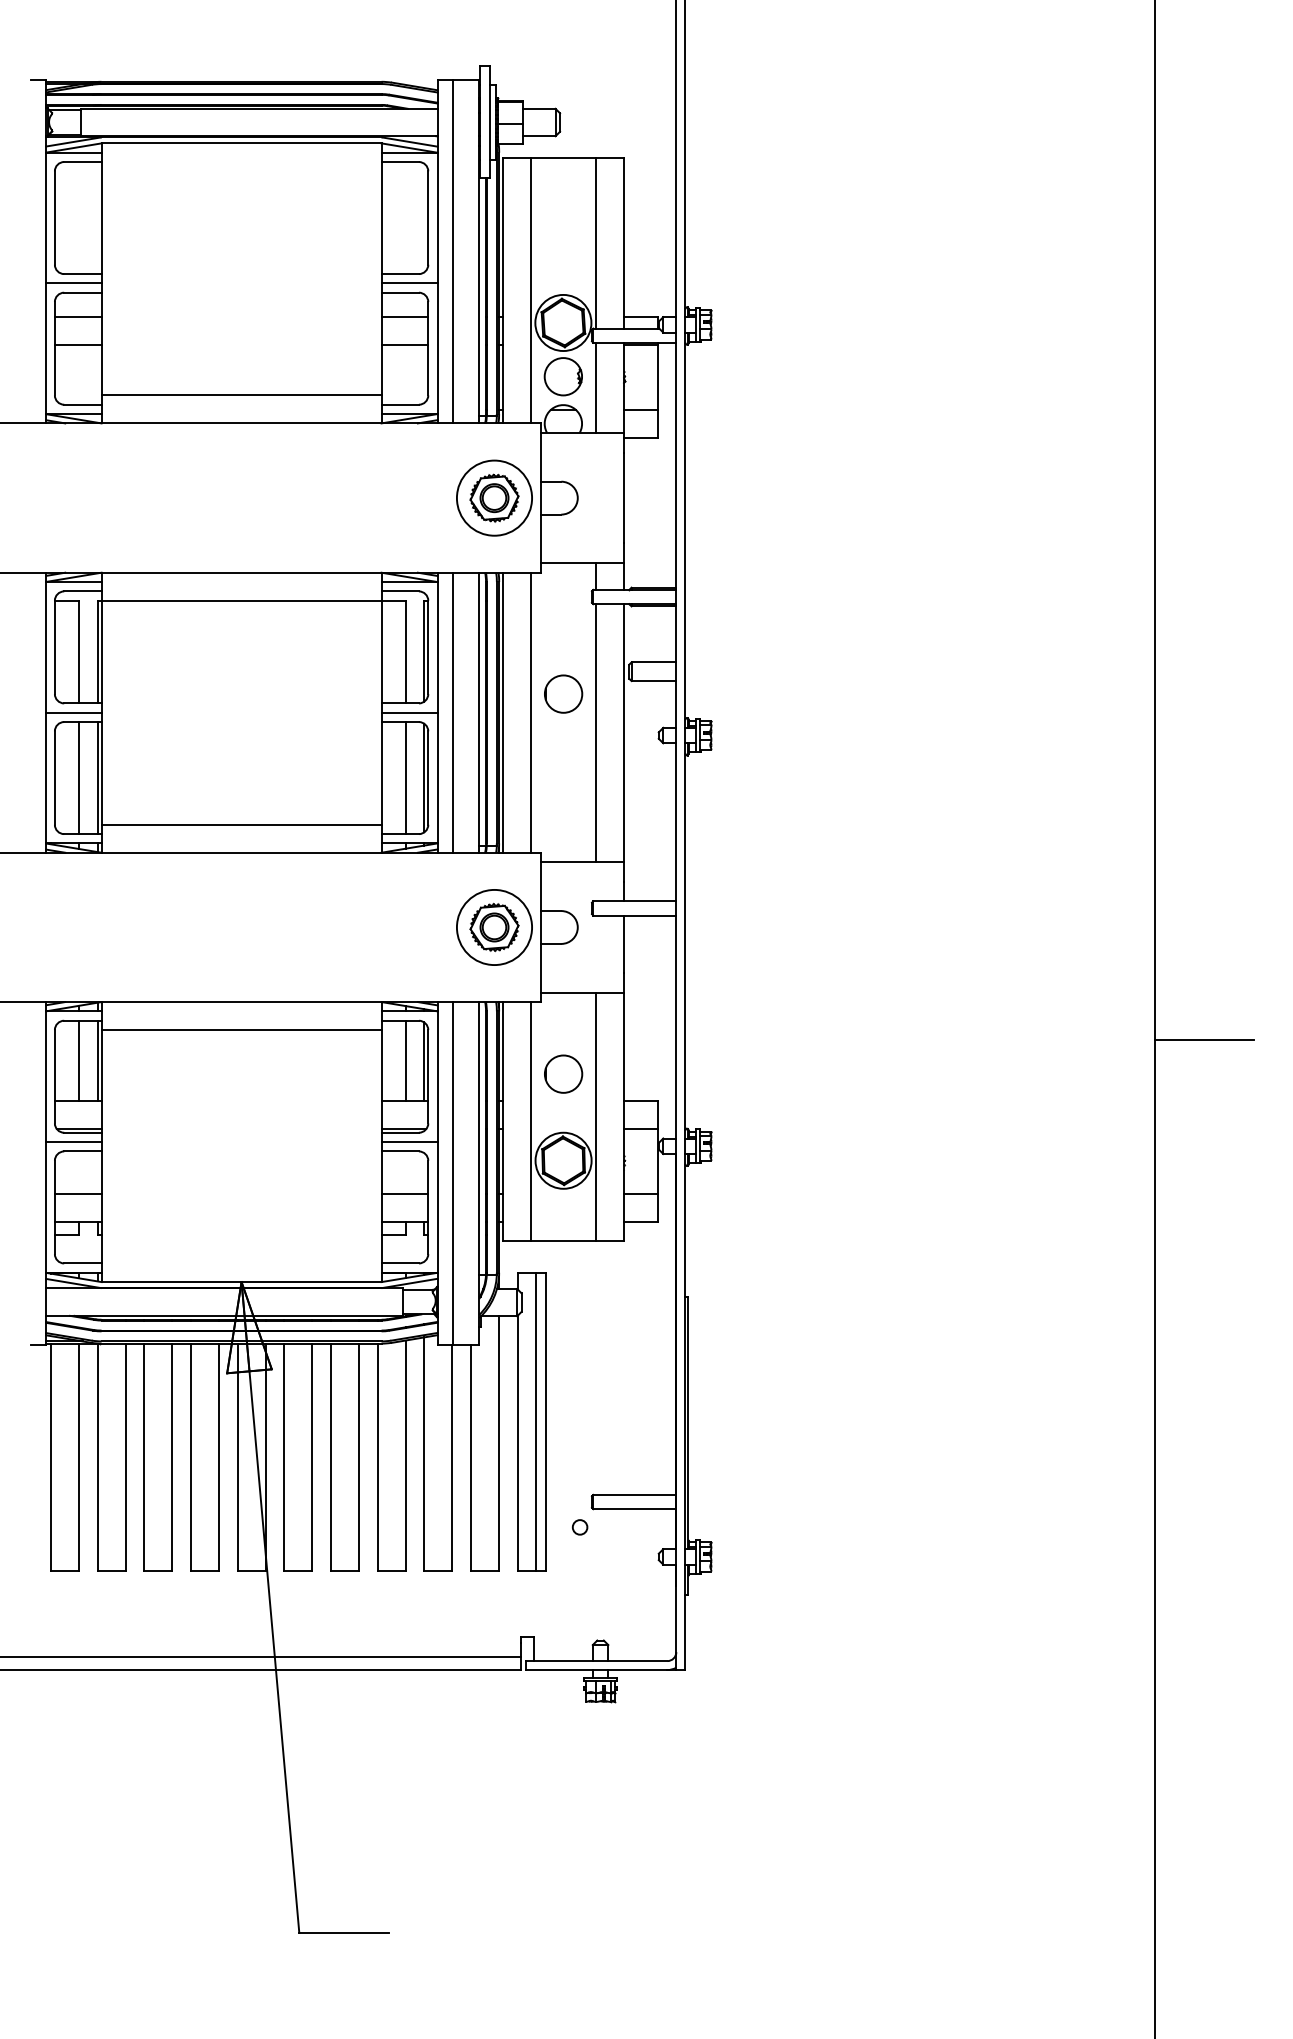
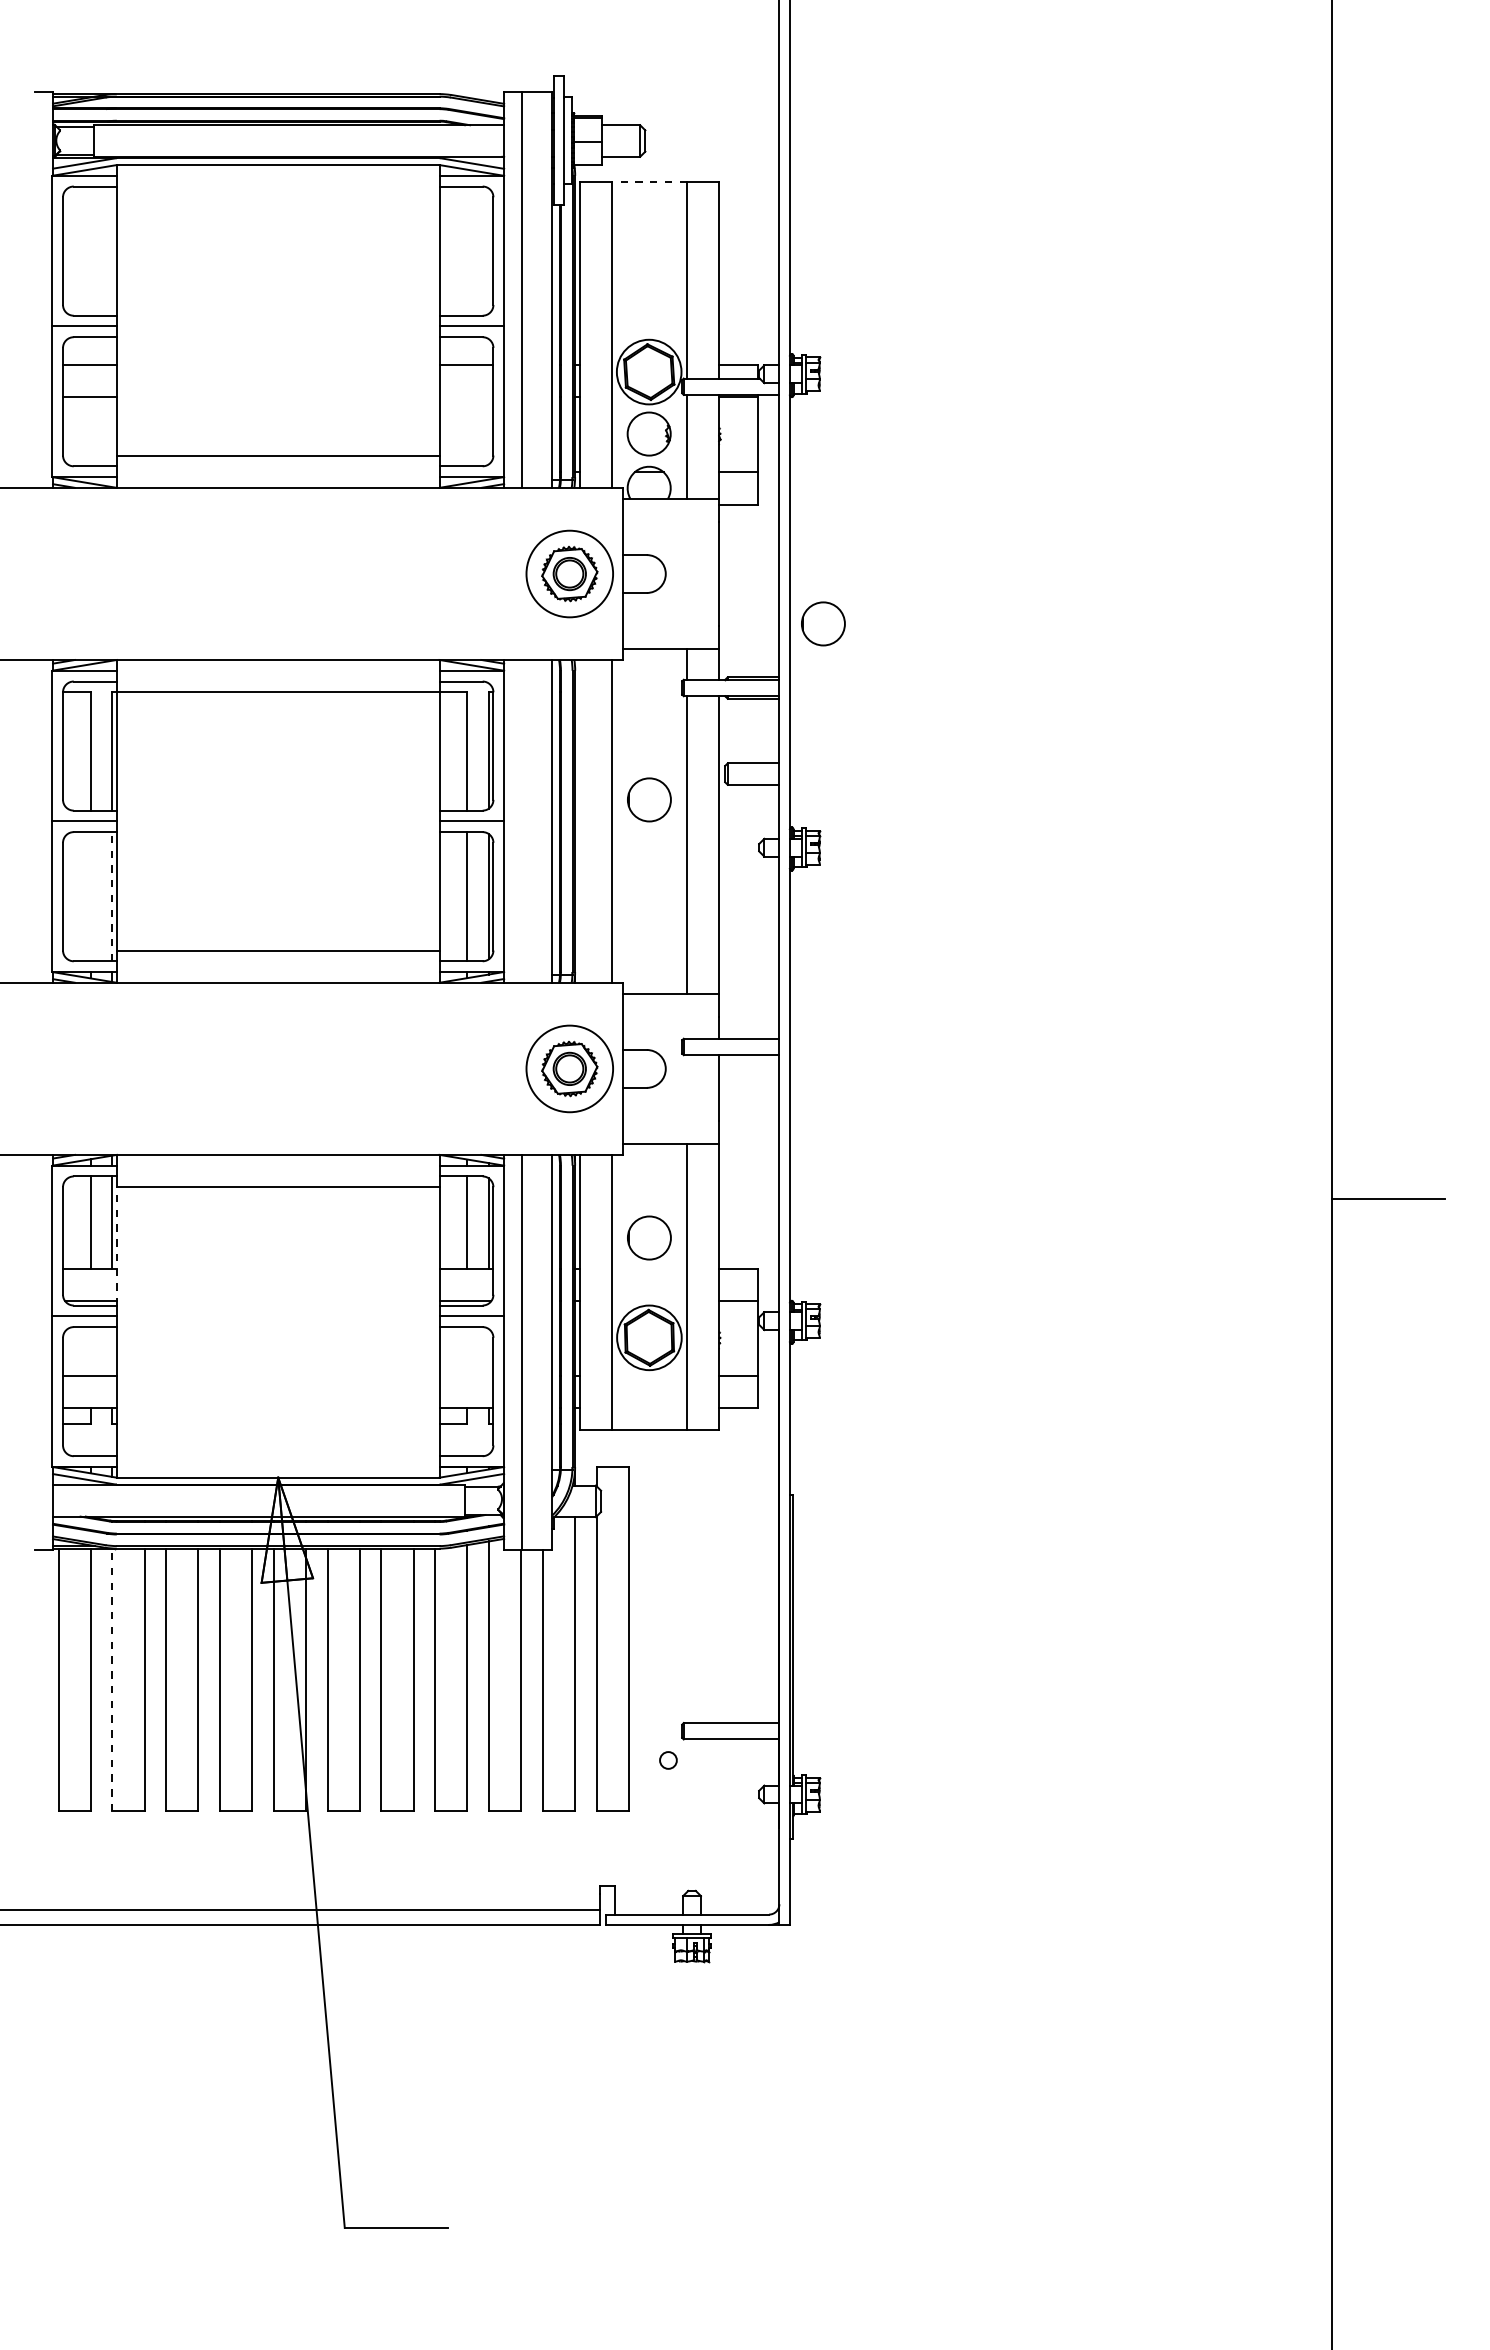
line: (562, 157) -> (648, 181), solid -> dashed
line: (404, 345) -> (466, 397), removed
circle: (714, 541) -> (823, 623), added
line: (453, 711) -> (522, 820), removed
line: (502, 711) -> (579, 820), removed
line: (78, 777) -> (90, 896), removed
line: (97, 777) -> (112, 896), solid -> dashed
line: (101, 1080) -> (116, 1245), solid -> dashed
line: (404, 1194) -> (466, 1376), removed
line: (535, 1421) -> (617, 1638), removed
line: (97, 1457) -> (112, 1679), solid -> dashed

